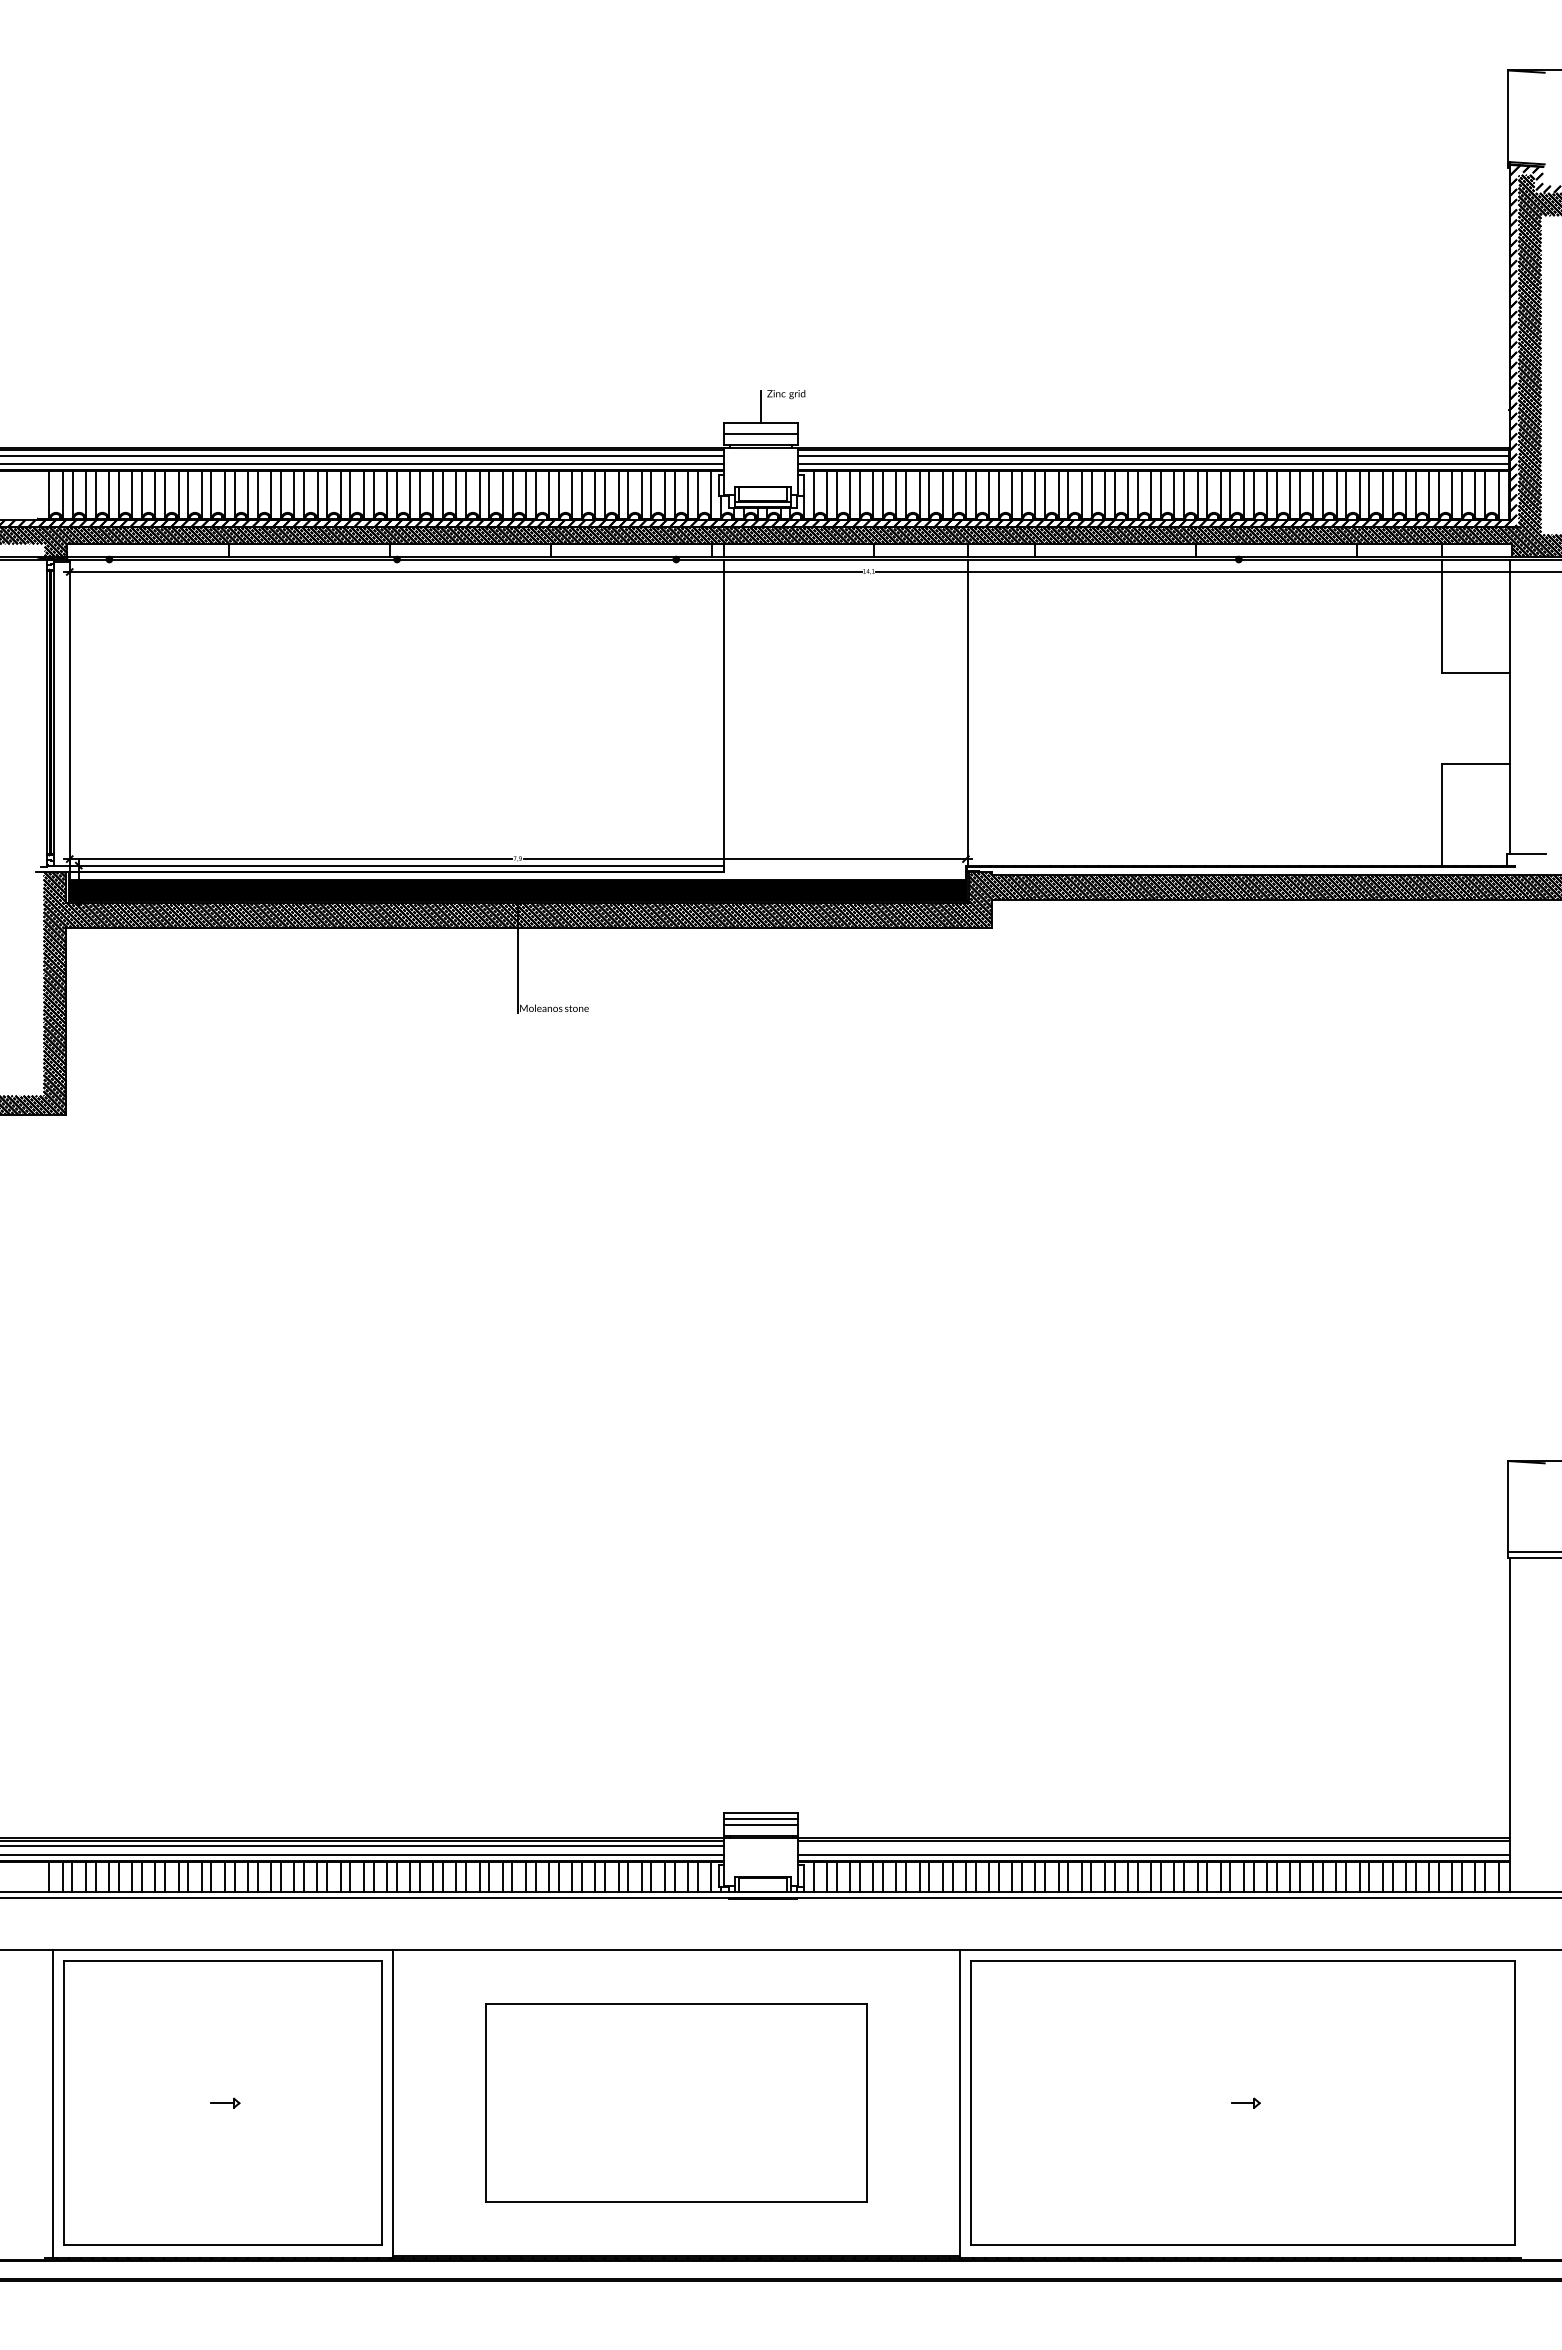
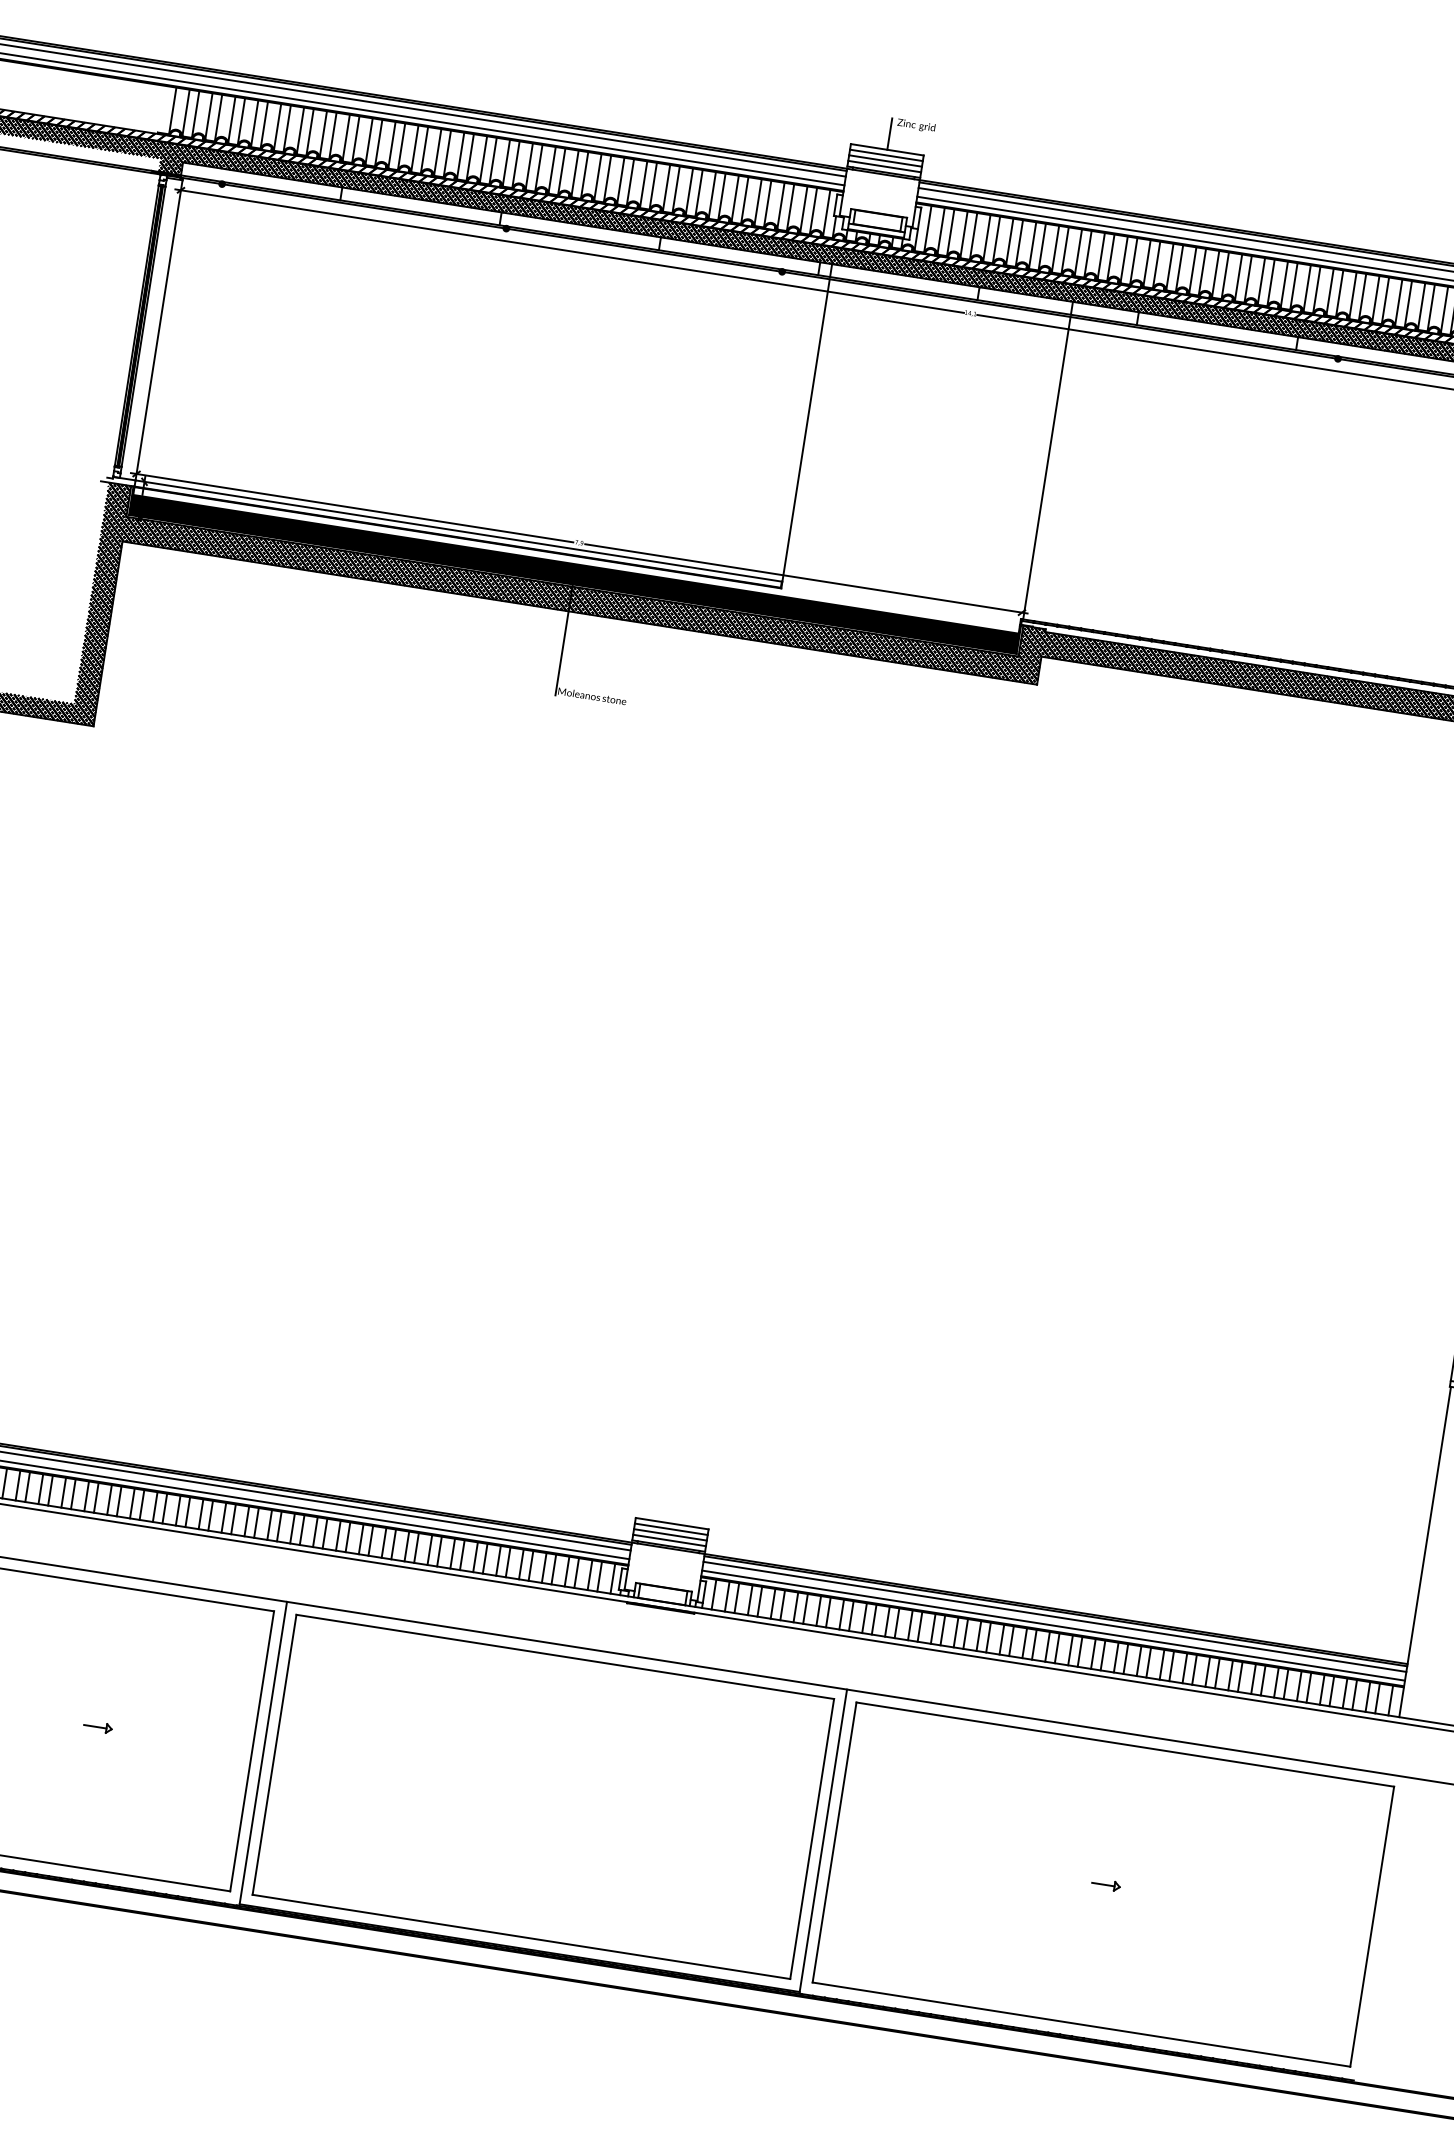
line: (761, 428) -> (886, 155), added
line: (761, 439) -> (884, 166), added
line: (761, 1830) -> (669, 1540), added
line: (1153, 1846) -> (1054, 1617), added
part: (675, 2102) -> (542, 1796), size x1.43

